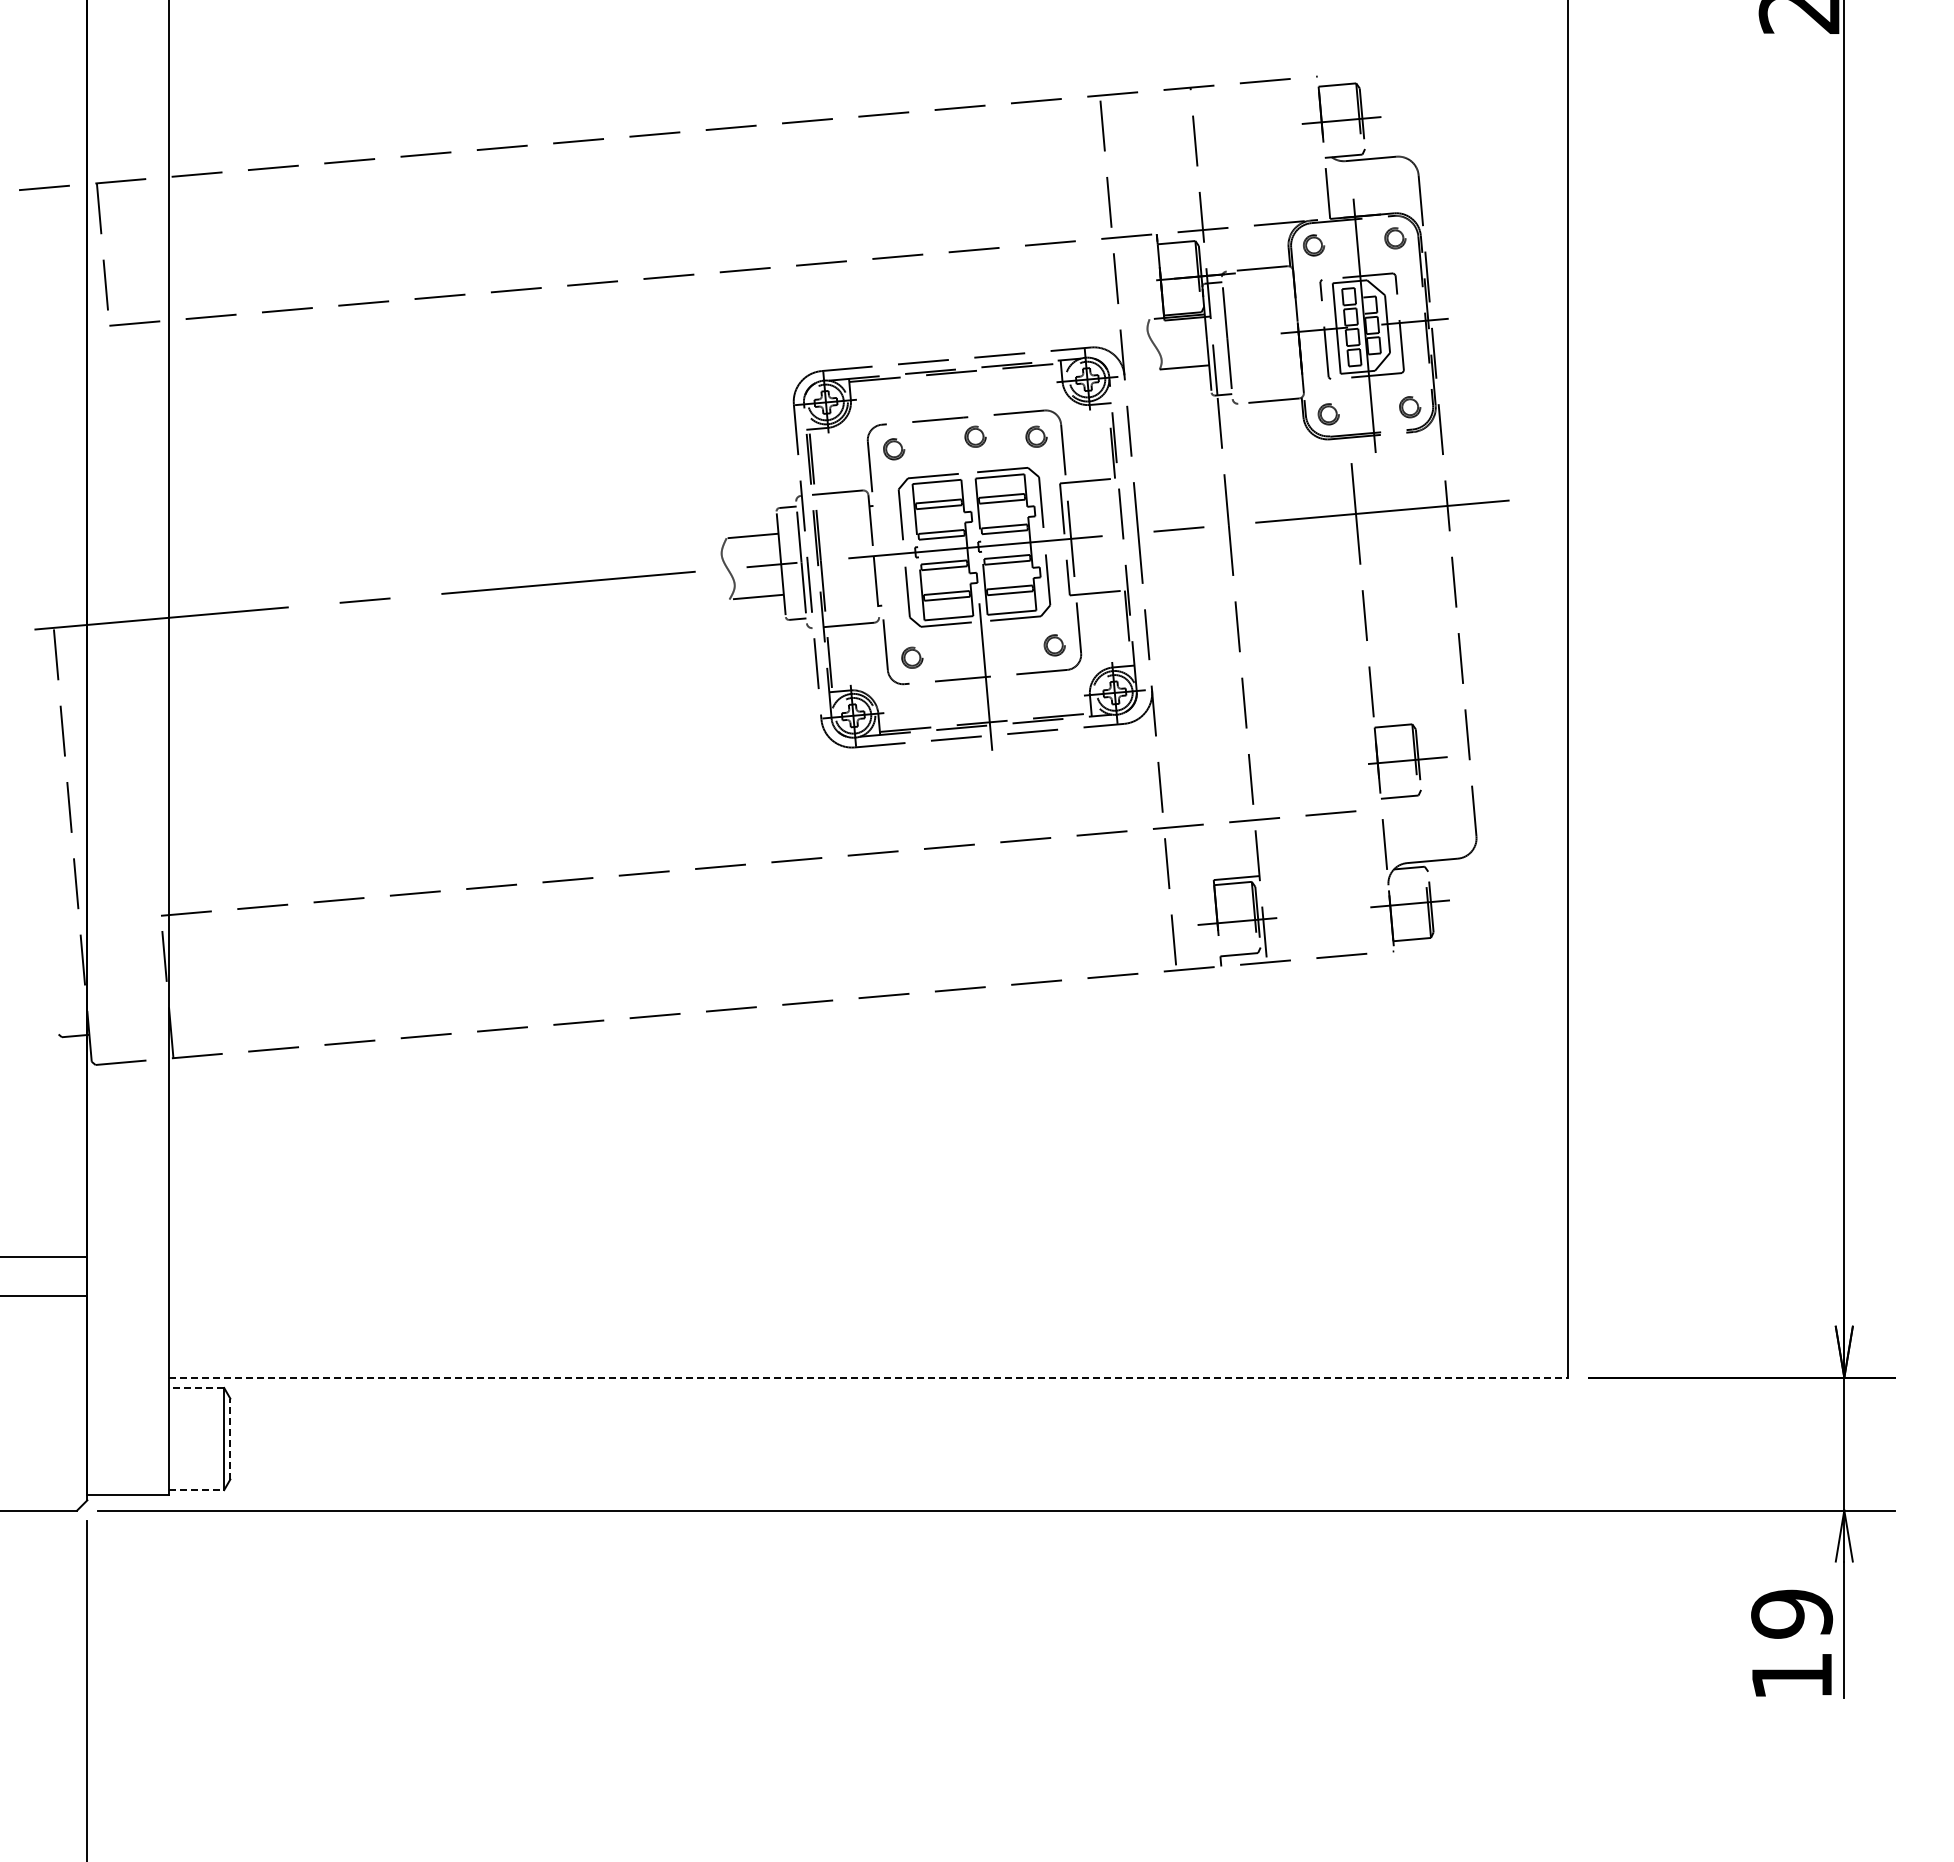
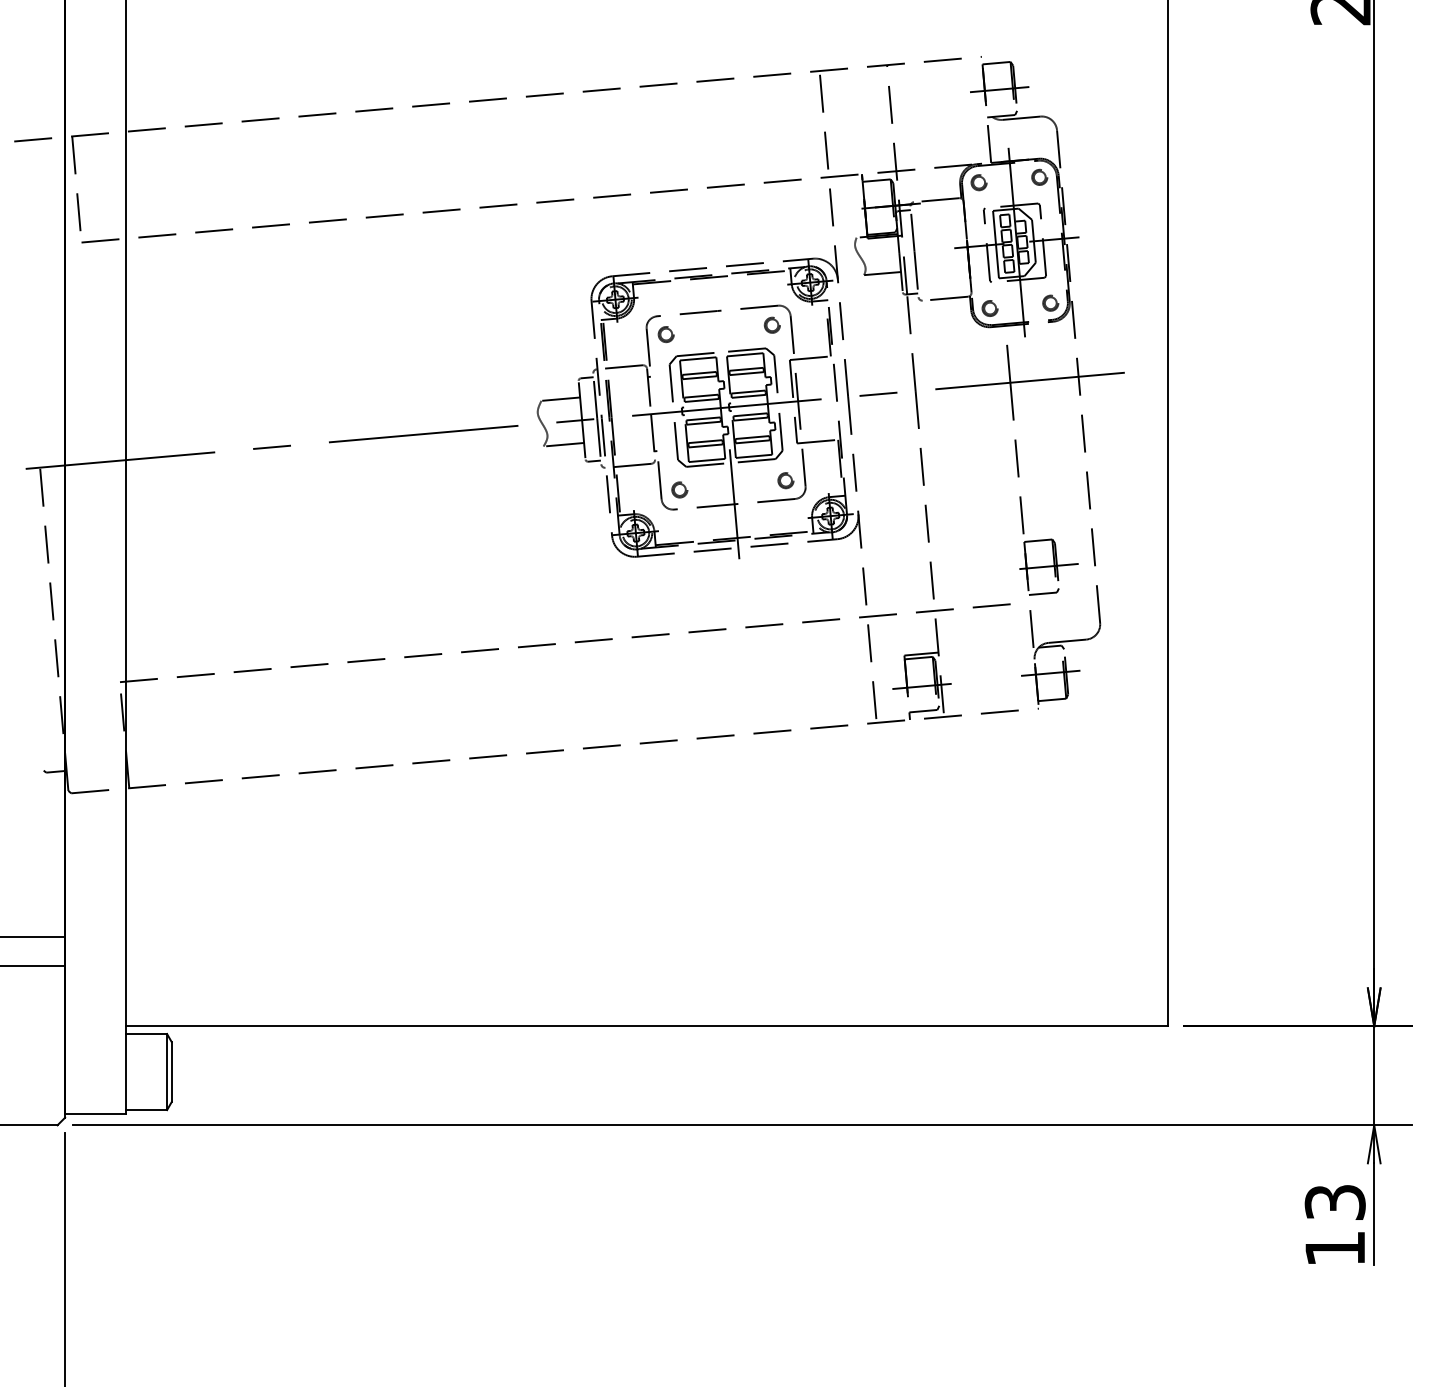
part: (975, 436) -> (726, 325), removed
line: (868, 1377) -> (647, 1026), dashed -> solid
line: (196, 1388) -> (146, 1034), dashed -> solid
line: (230, 1438) -> (171, 1071), dashed -> solid
line: (196, 1490) -> (146, 1110), dashed -> solid
text: (1791, 1613) -> (1334, 1202), 19 -> 13

